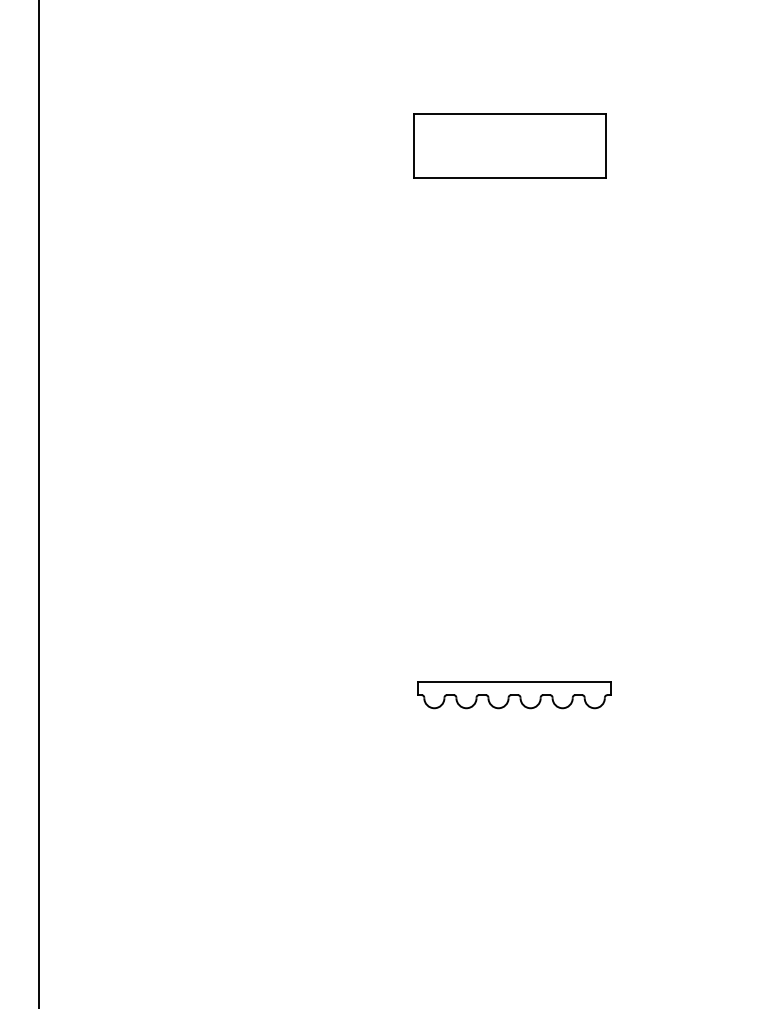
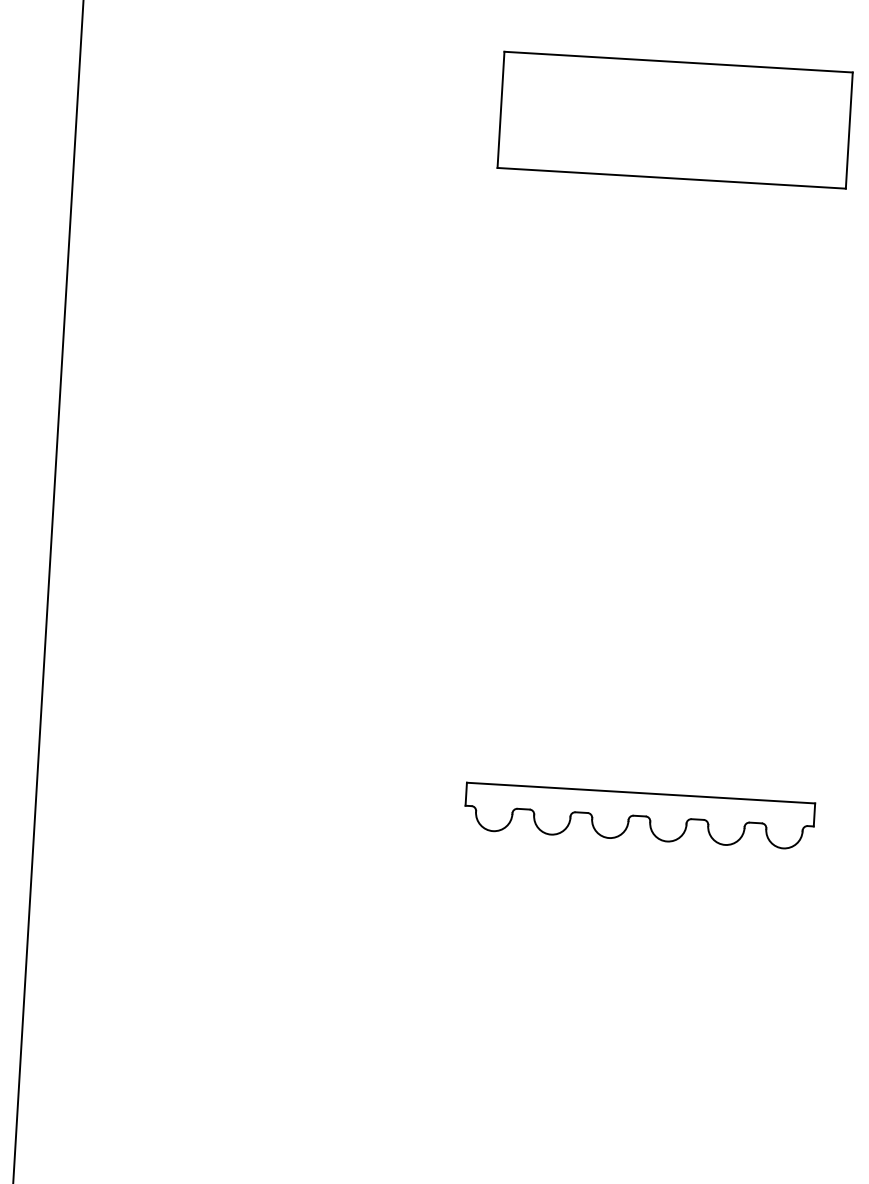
part: (509, 145) -> (674, 119), size x1.43
part: (514, 695) -> (639, 816), size x1.43

